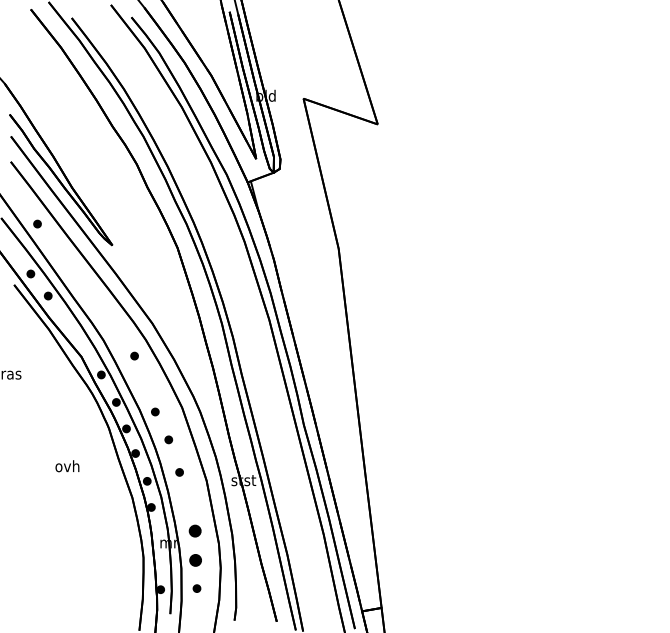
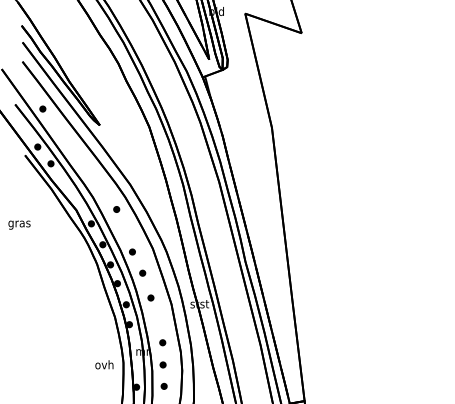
text: (67, 466) -> (104, 365), moved
part: (194, 531) -> (162, 342), size x0.62
part: (195, 560) -> (163, 365), size x0.62

